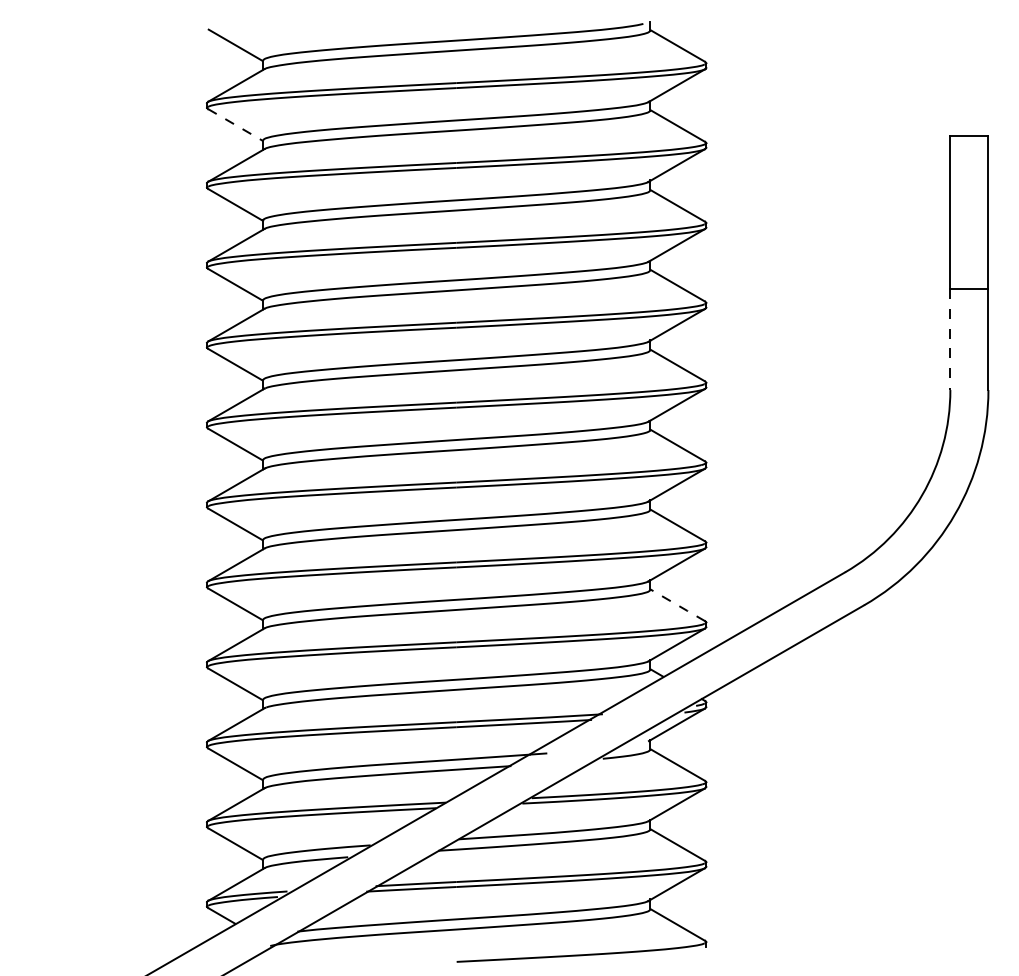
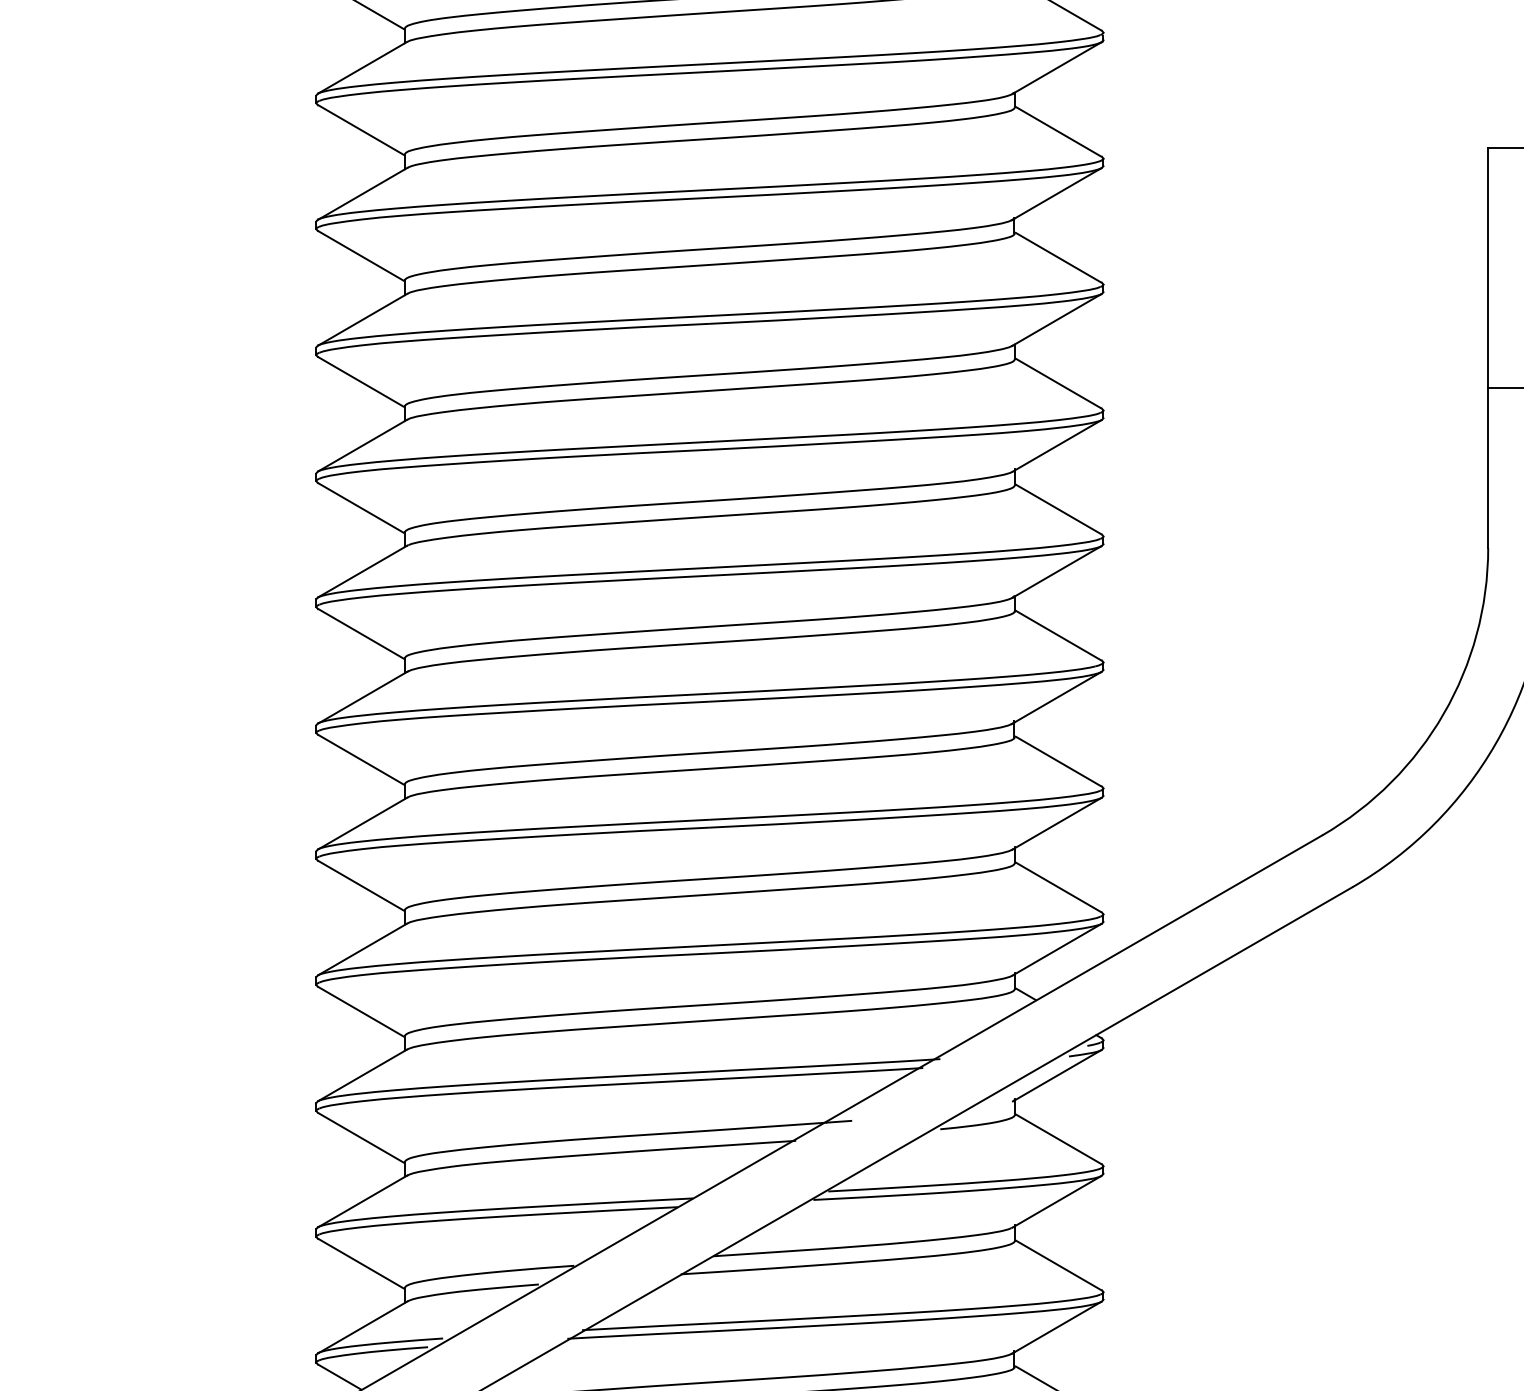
line: (235, 125) -> (361, 130), dashed -> solid
line: (950, 339) -> (1488, 468), dashed -> solid
line: (677, 605) -> (1058, 887), dashed -> solid

